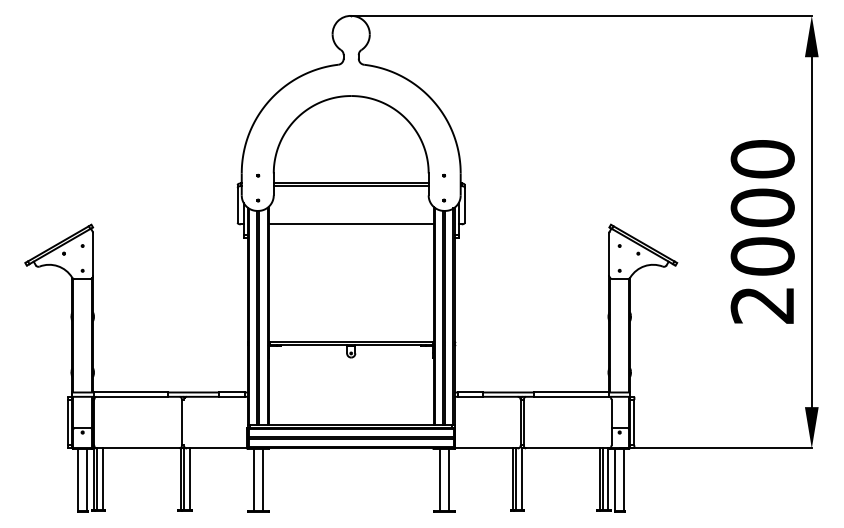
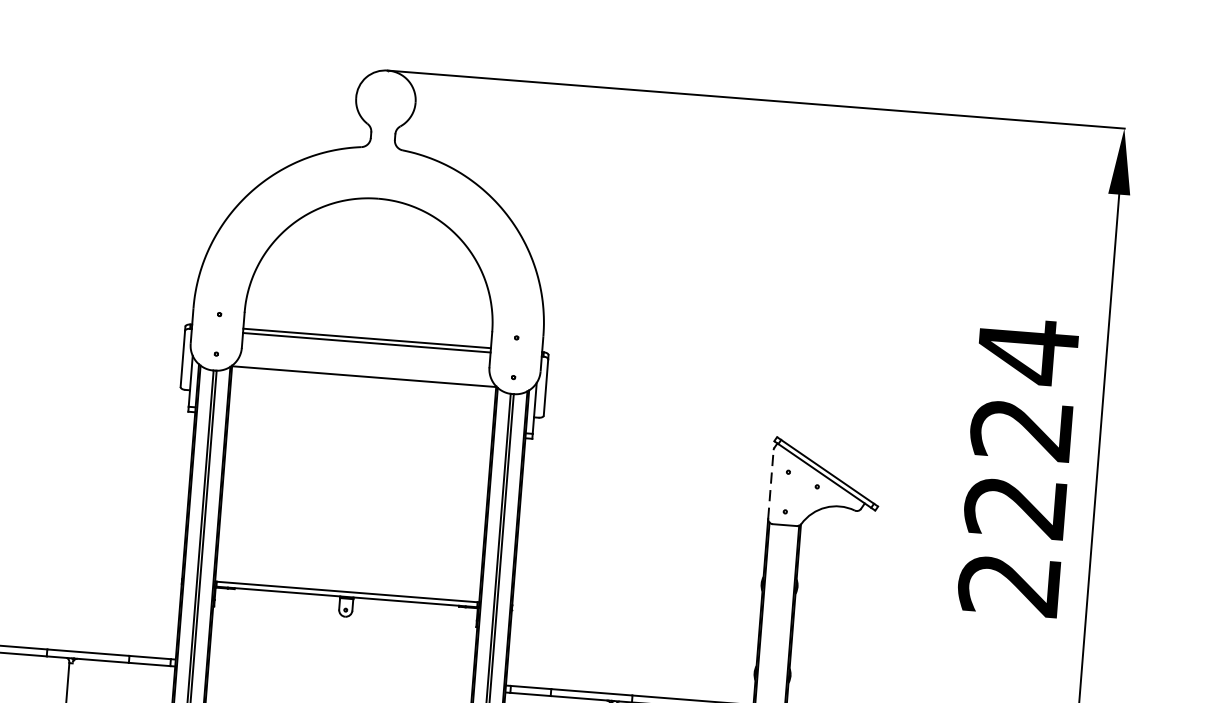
text: (762, 207) -> (1021, 428), 2000 -> 2224
line: (350, 224) -> (362, 376), moved
line: (609, 254) -> (771, 484), solid -> dashed

